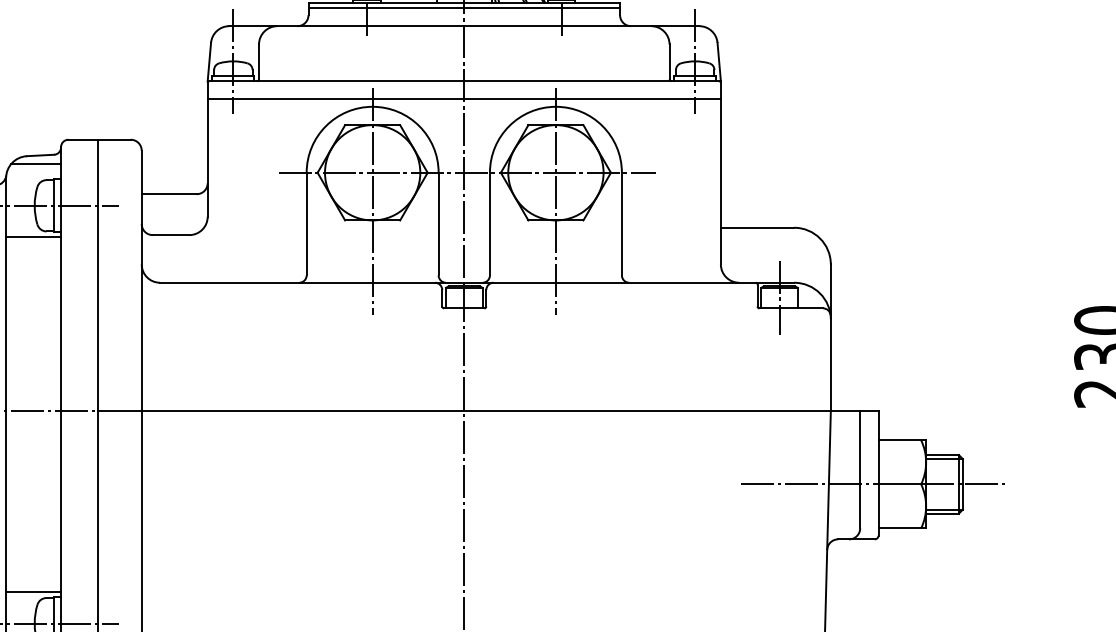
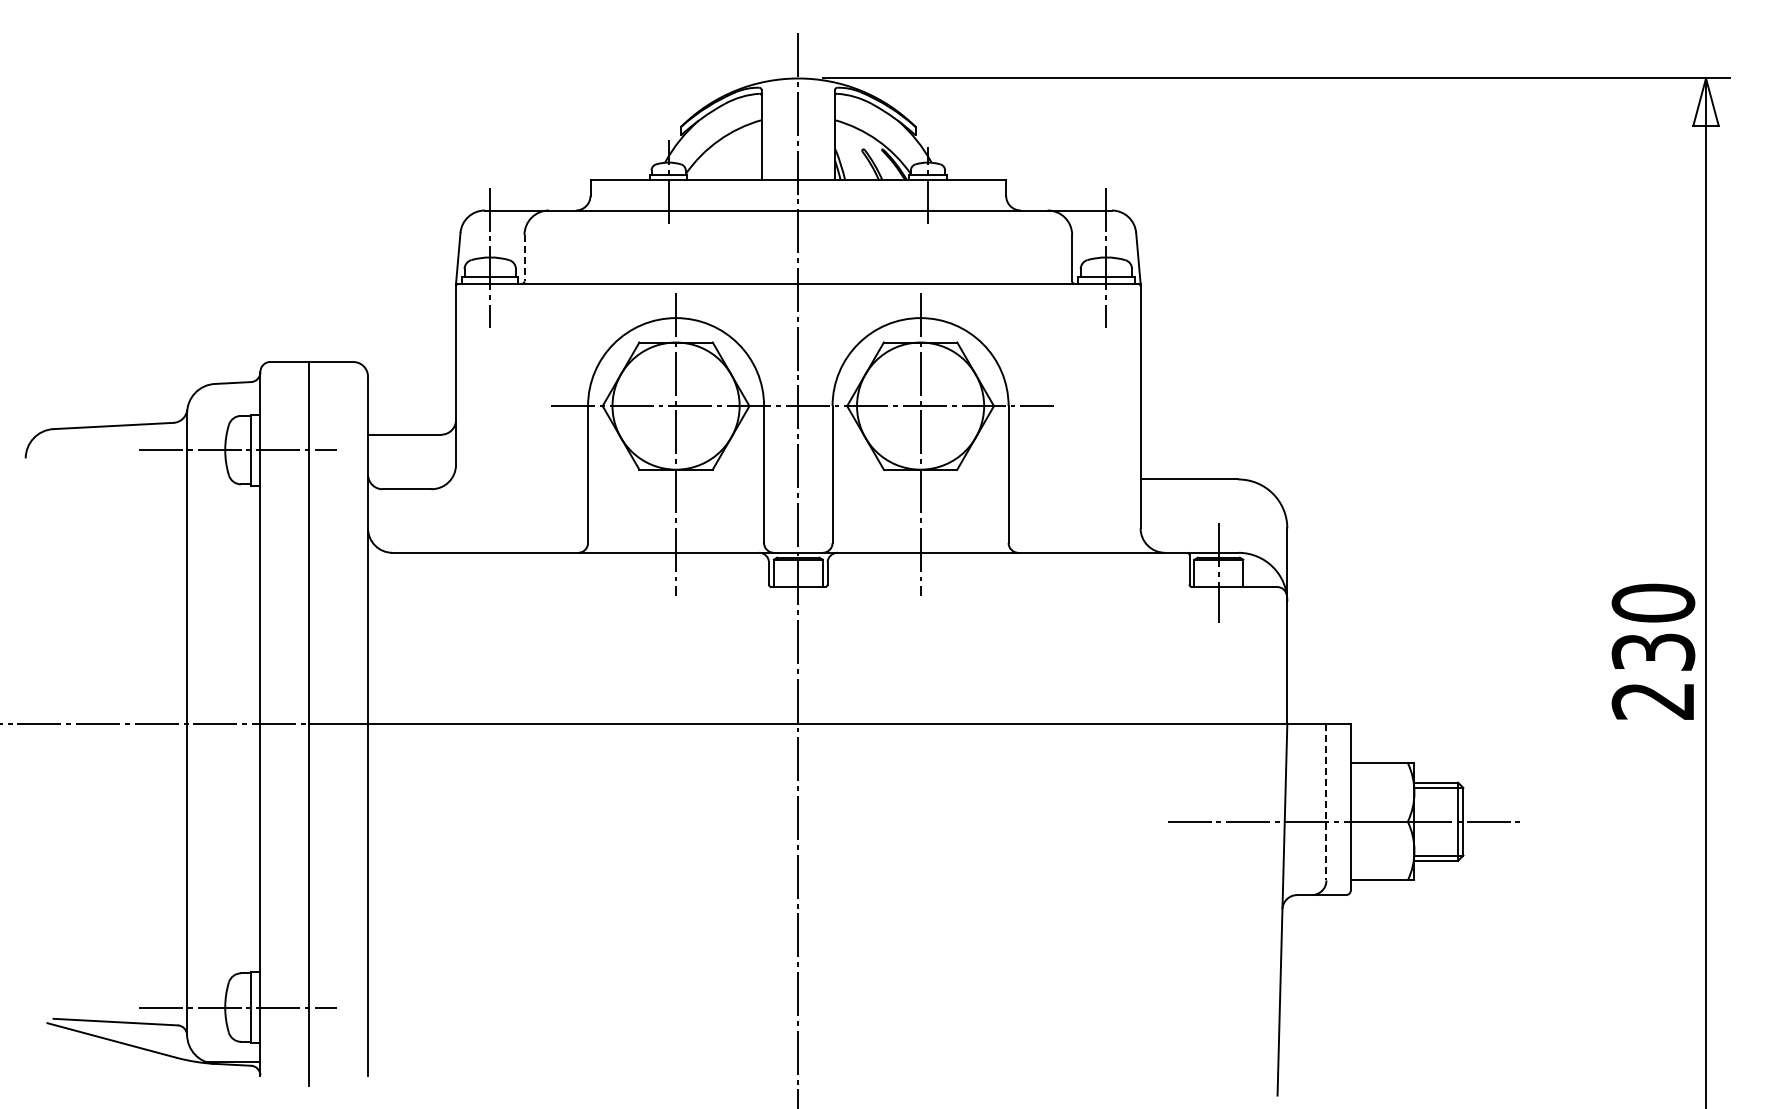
line: (464, 8) -> (798, 186), removed
line: (259, 62) -> (524, 258), solid -> dashed
line: (464, 99) -> (798, 308), removed
line: (35, 164) -> (226, 394), removed
line: (33, 236) -> (223, 491), removed
line: (860, 469) -> (1326, 802), solid -> dashed
line: (33, 592) -> (223, 966), removed

